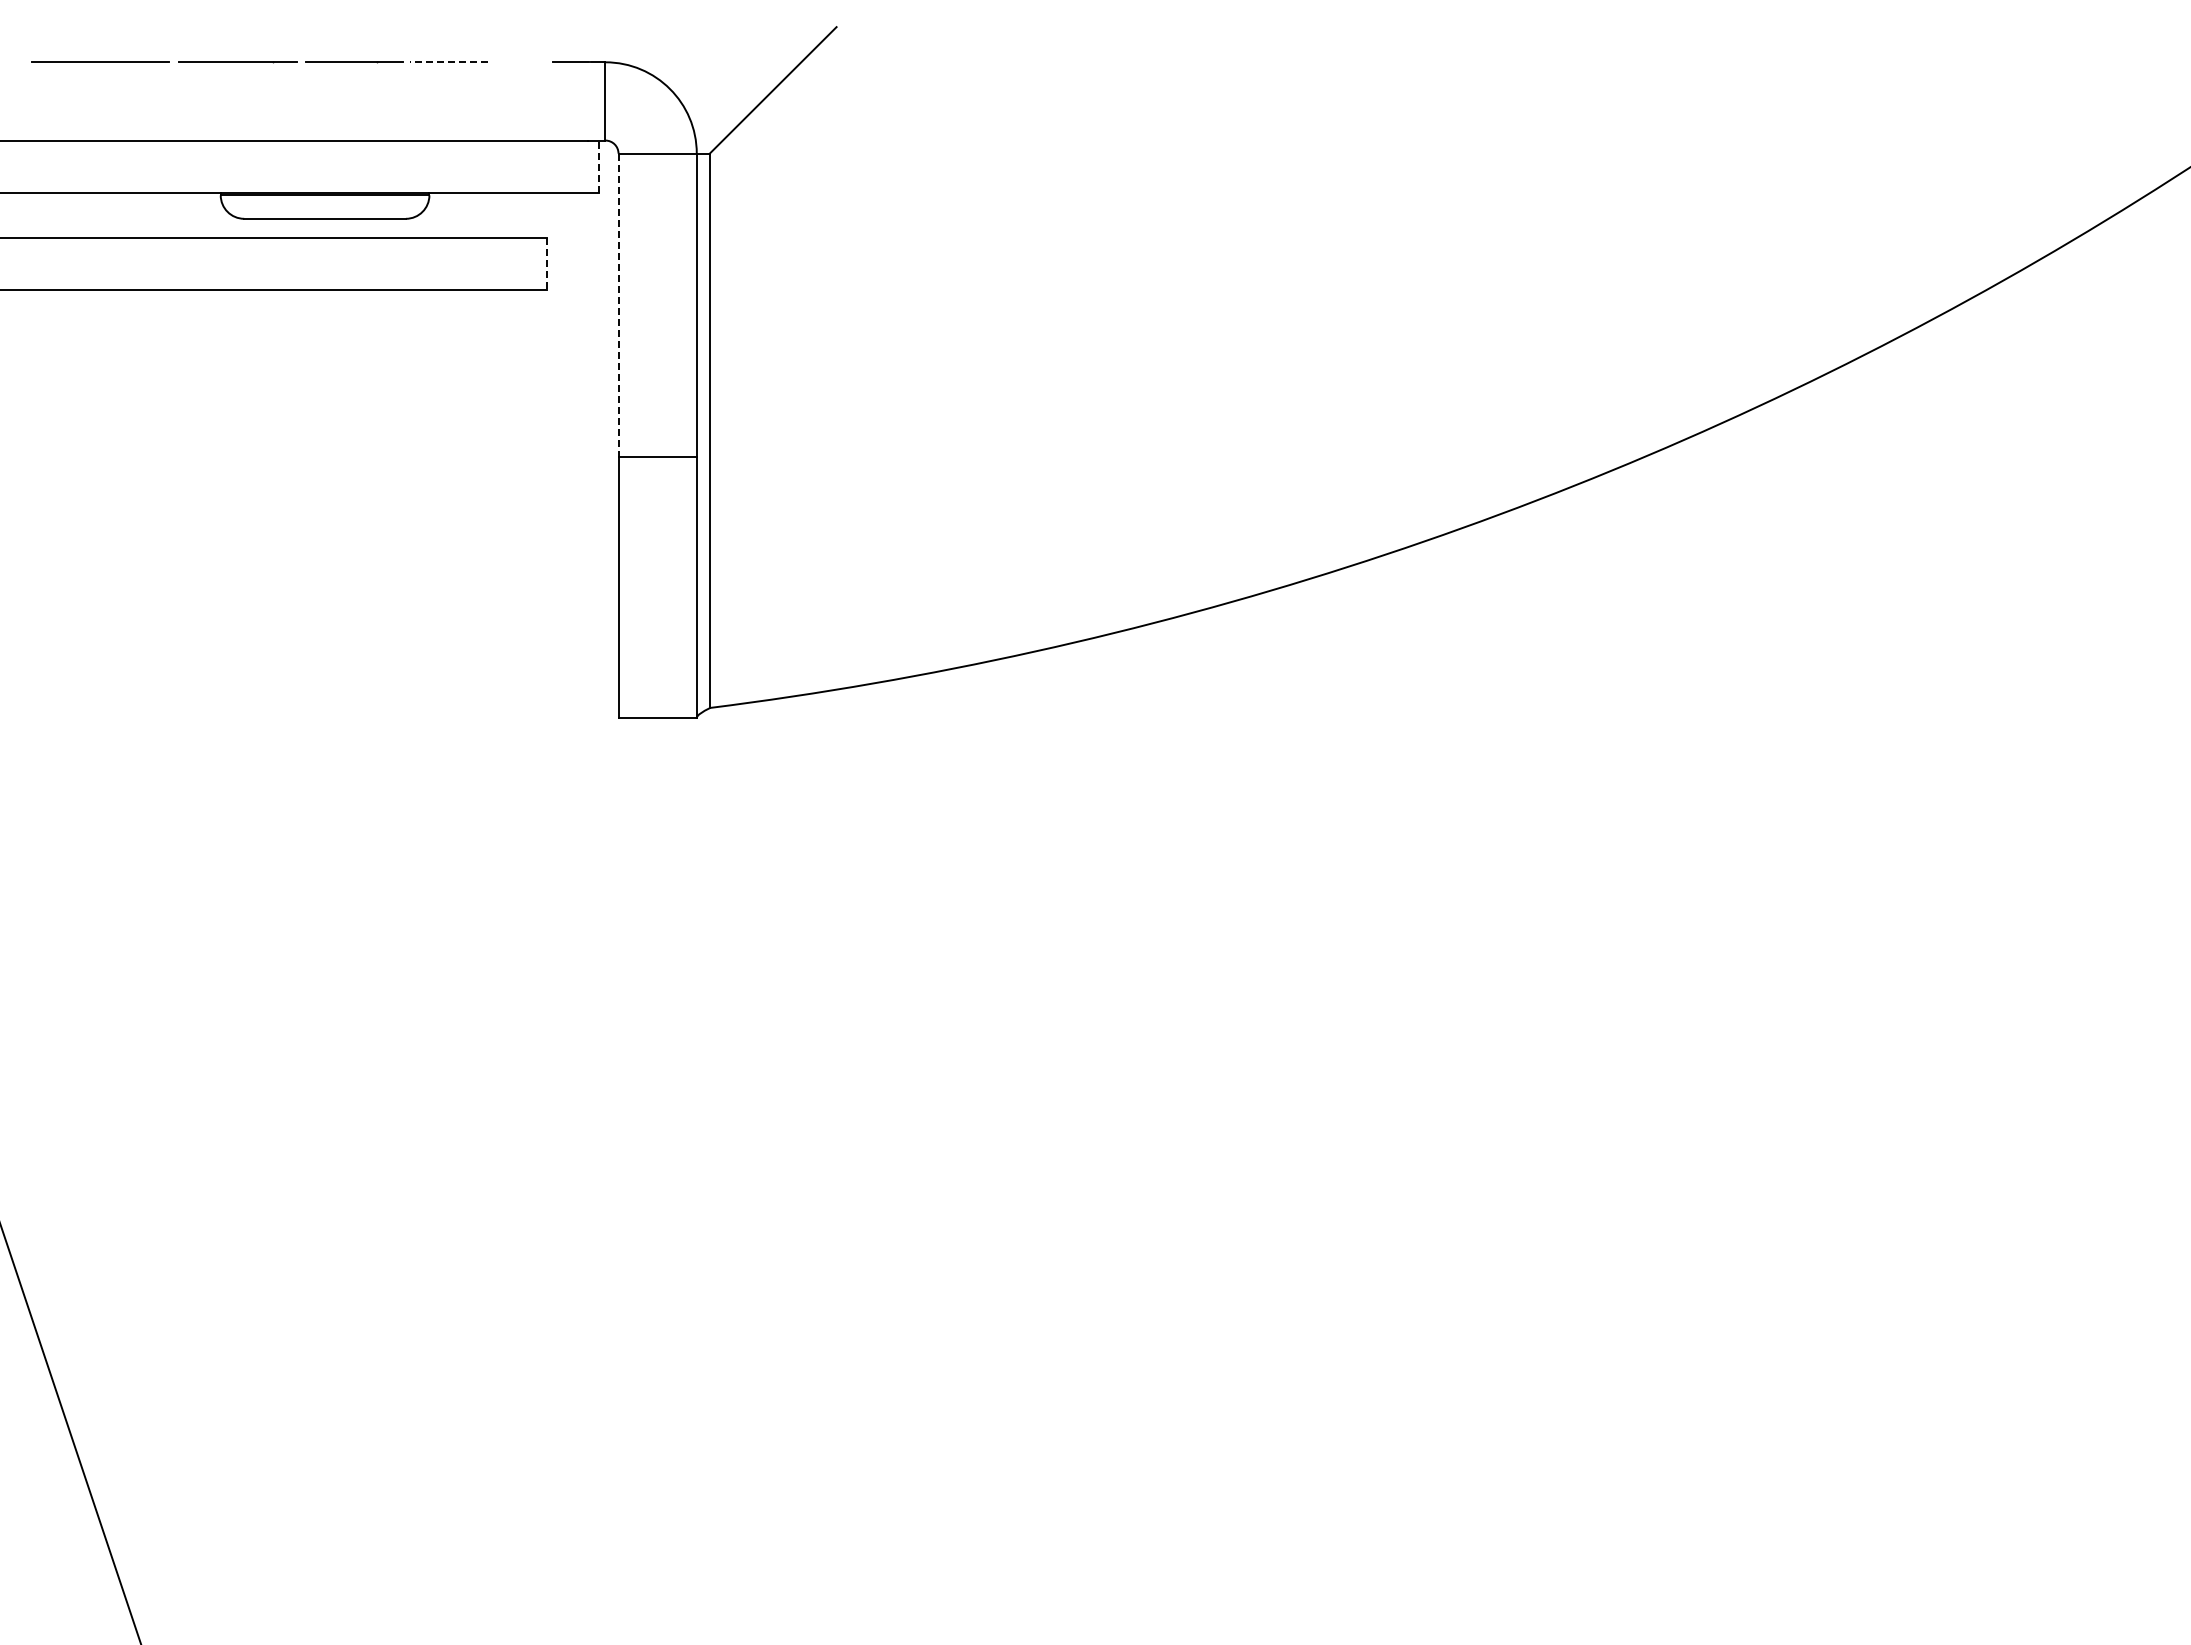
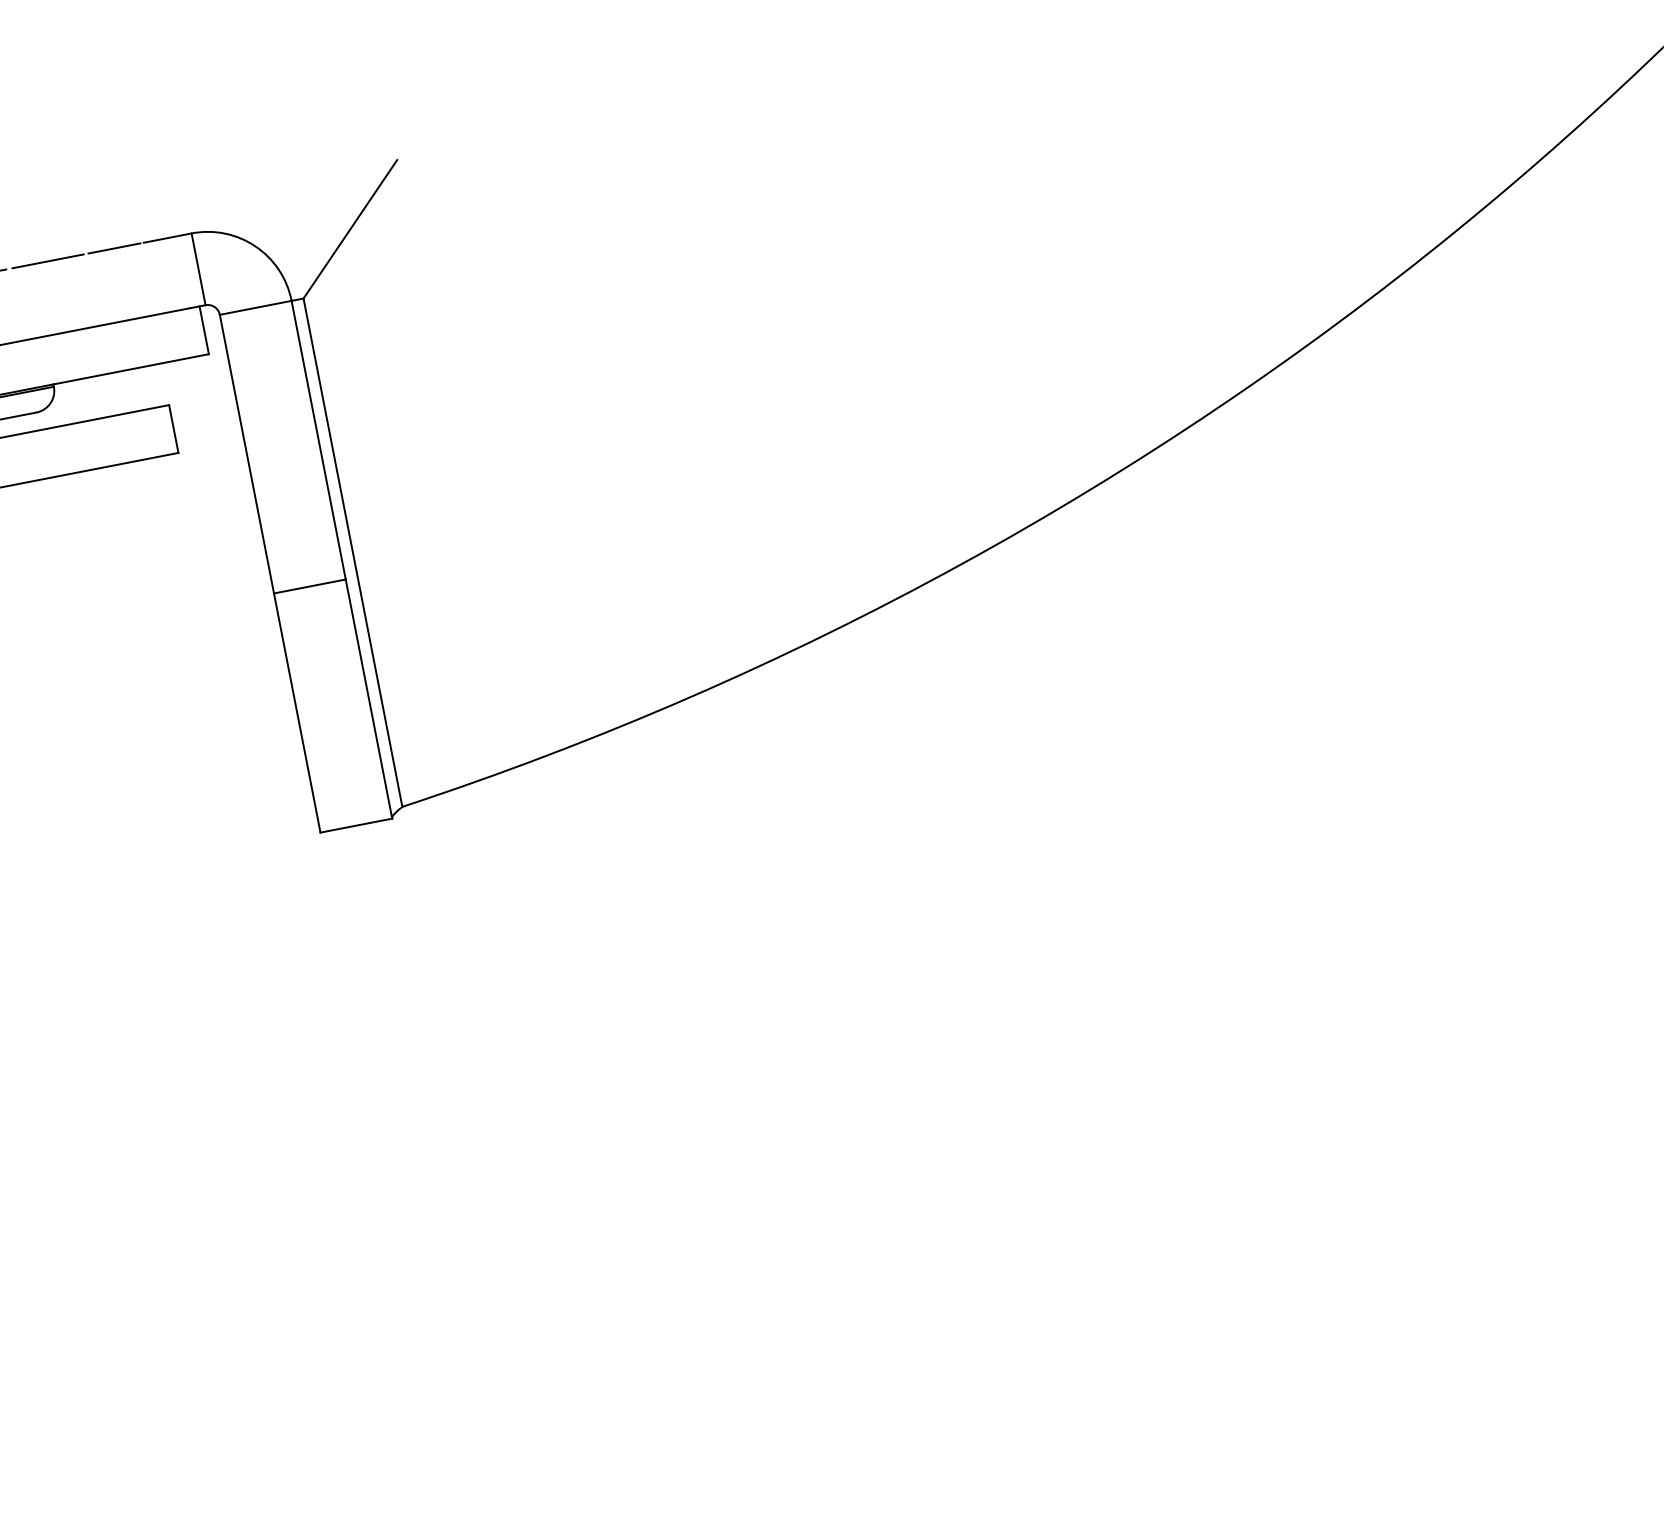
line: (448, 62) -> (47, 261), dashed -> solid
line: (521, 62) -> (114, 248), added
line: (598, 166) -> (203, 330), dashed -> solid
line: (546, 264) -> (173, 429), dashed -> solid
line: (618, 305) -> (246, 454), dashed -> solid

